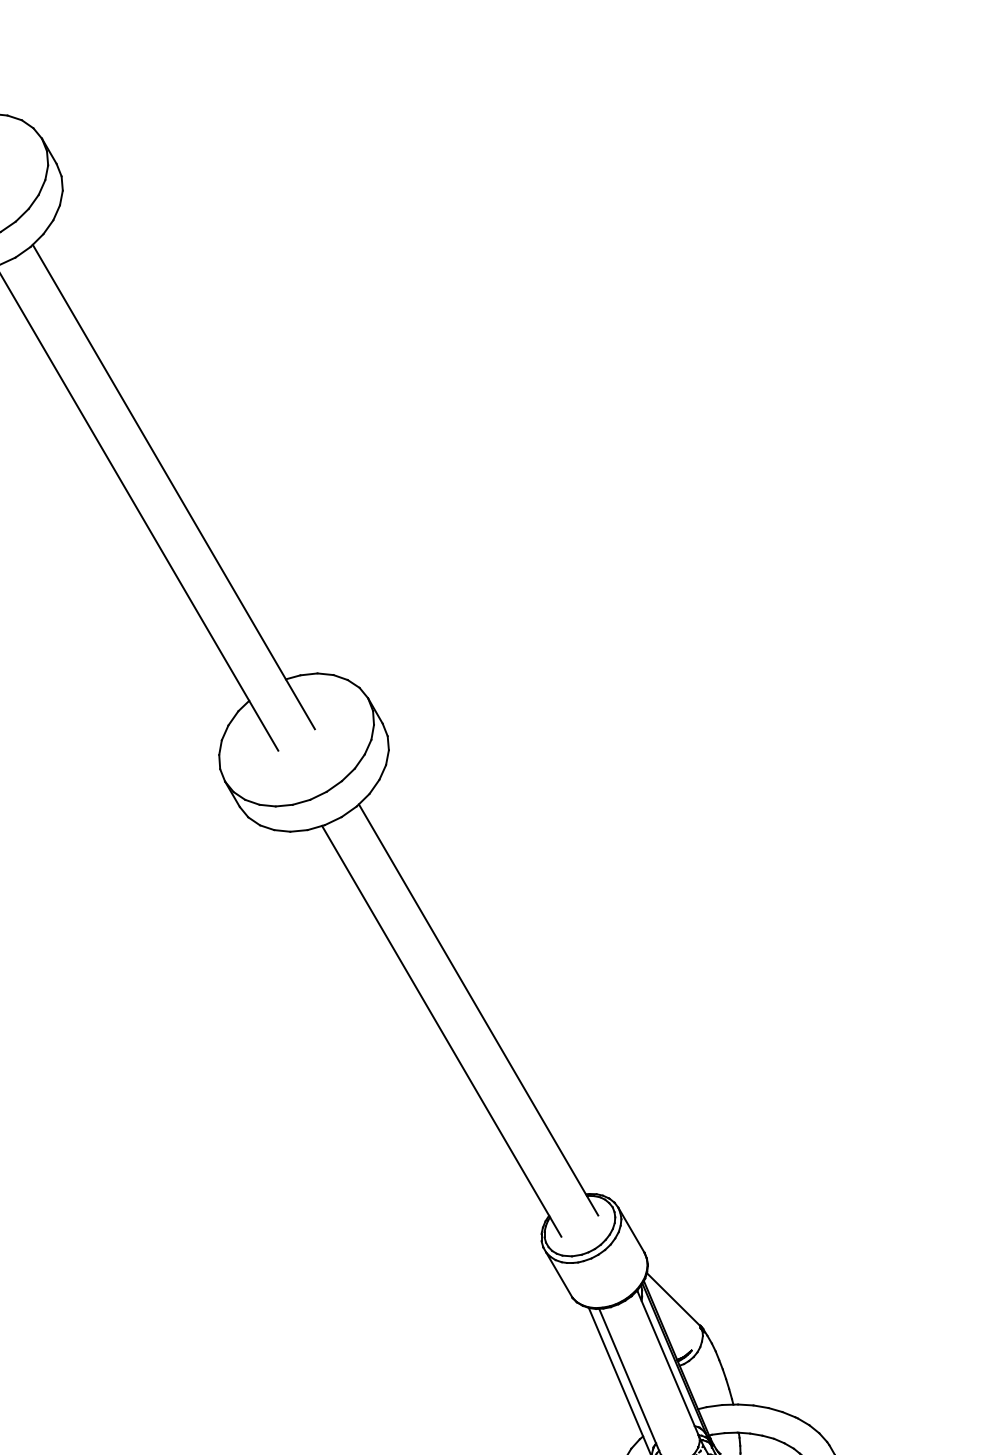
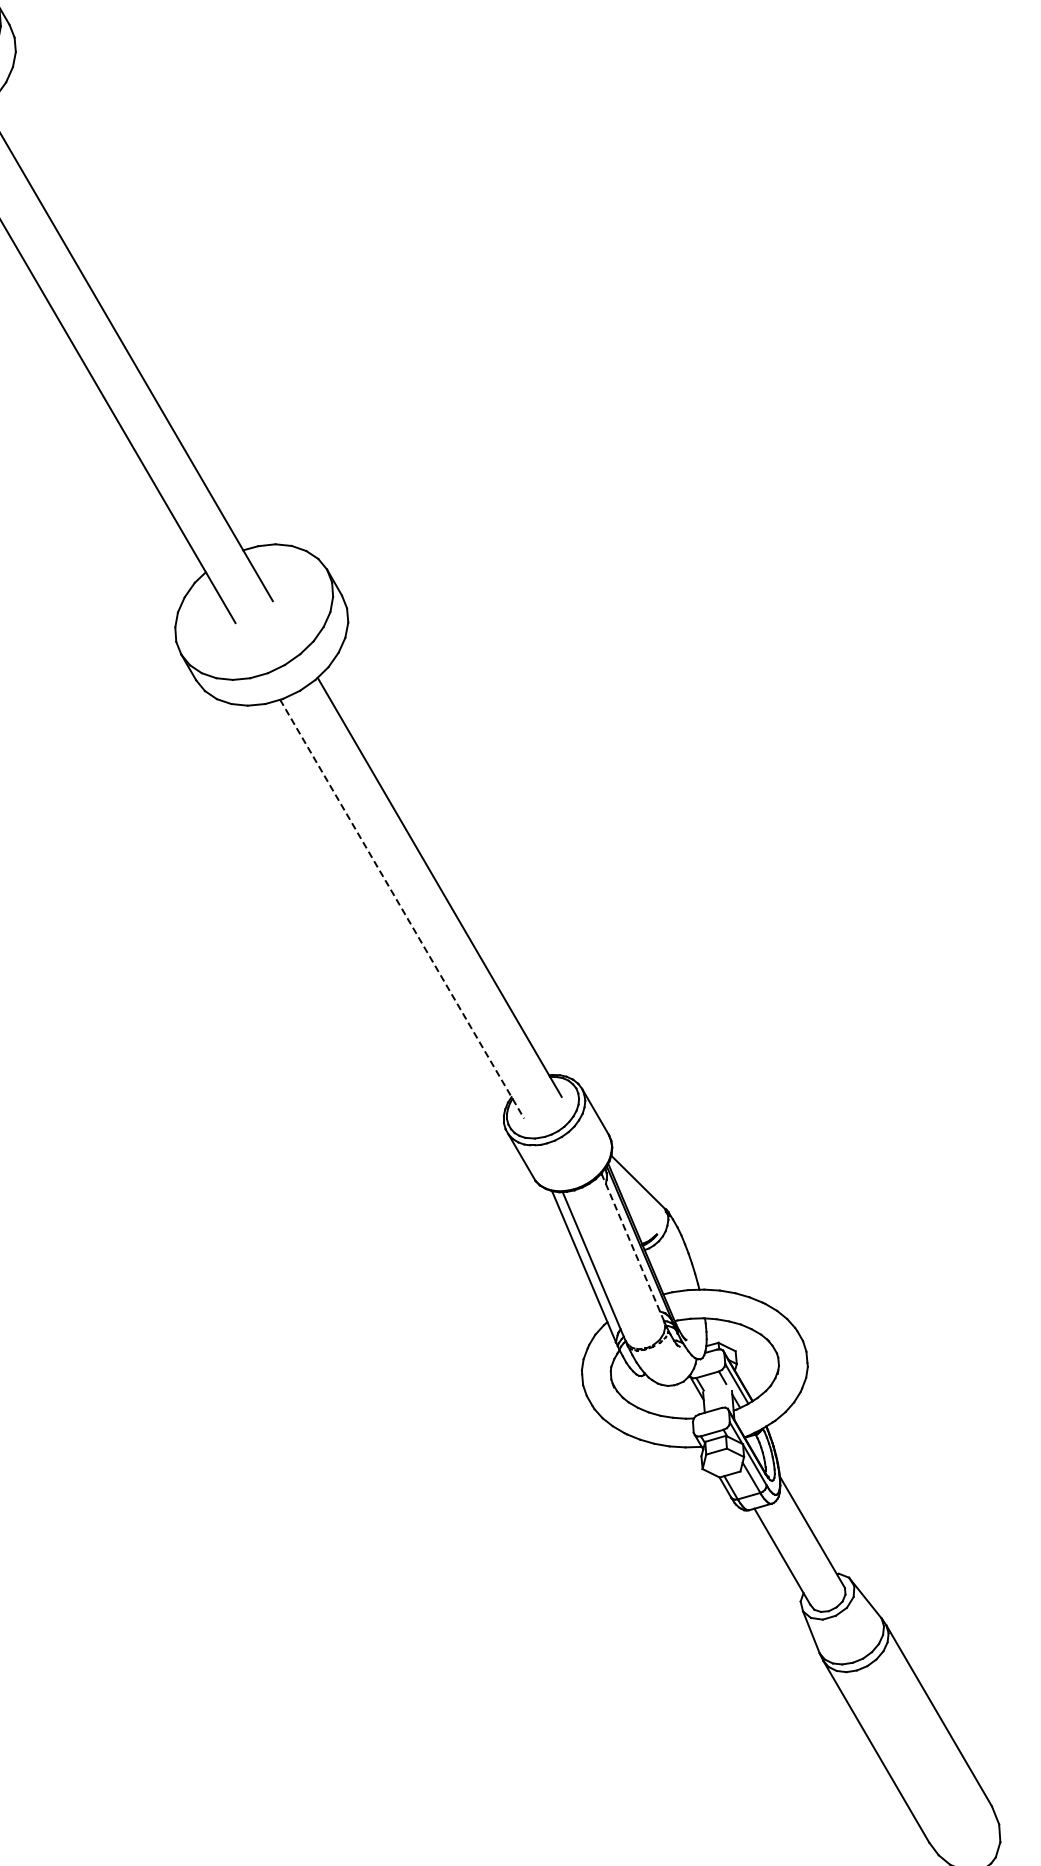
line: (442, 1031) -> (402, 909), solid -> dashed
line: (667, 1363) -> (632, 1247), solid -> dashed

